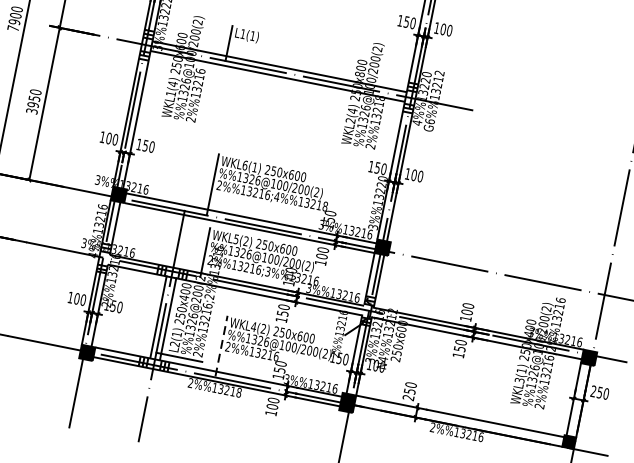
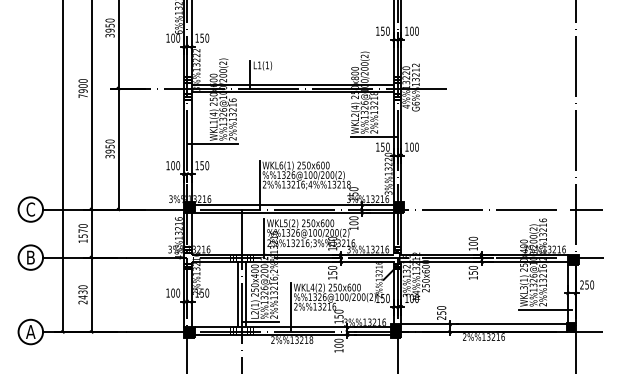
line: (164, 120) -> (212, 143), added
line: (368, 152) -> (373, 136), added
line: (221, 345) -> (290, 306), dashed -> solid
line: (541, 413) -> (545, 309), added

